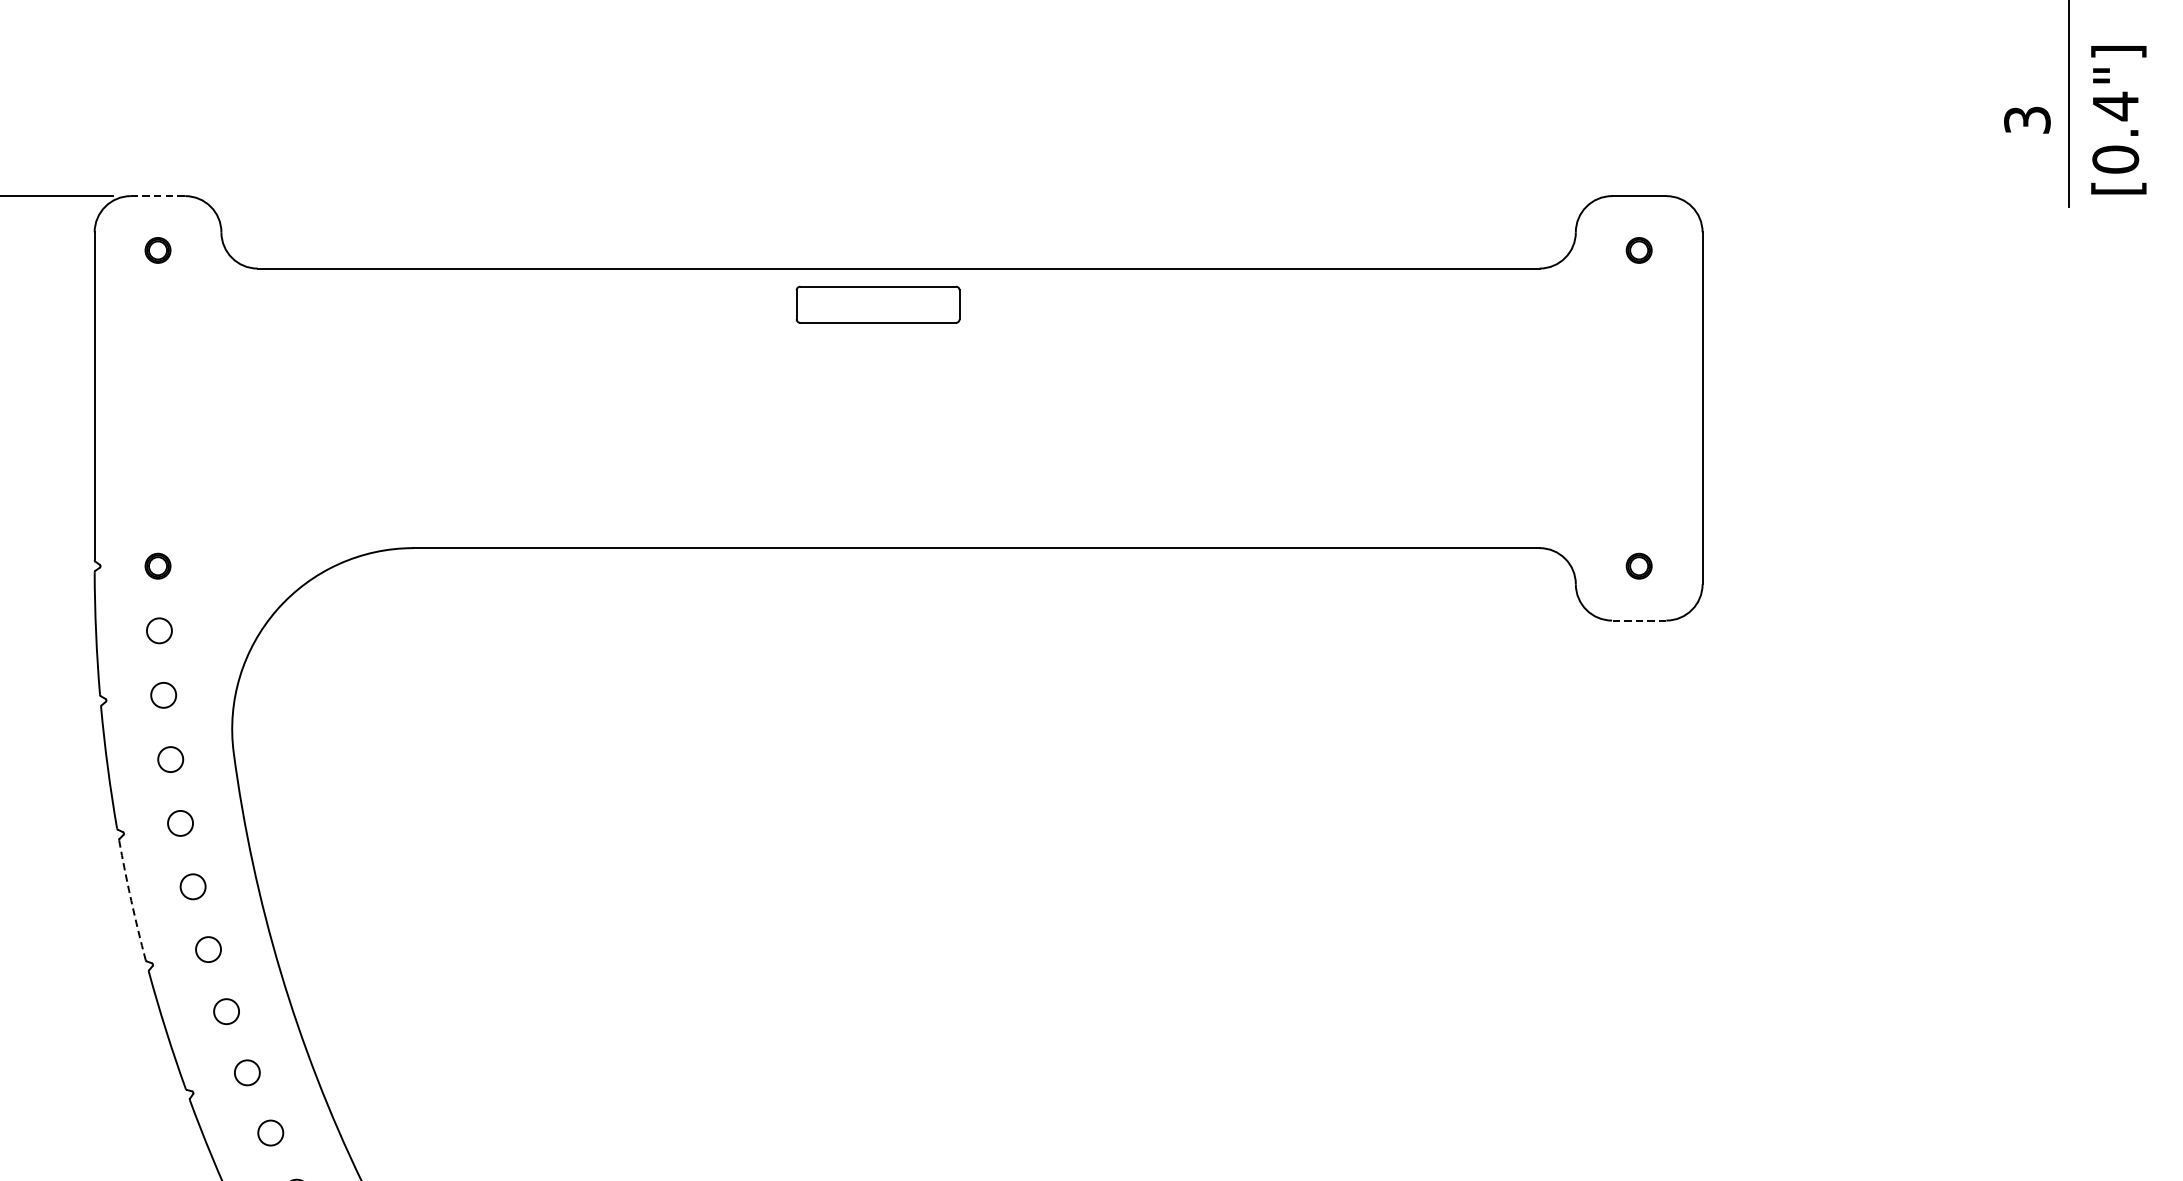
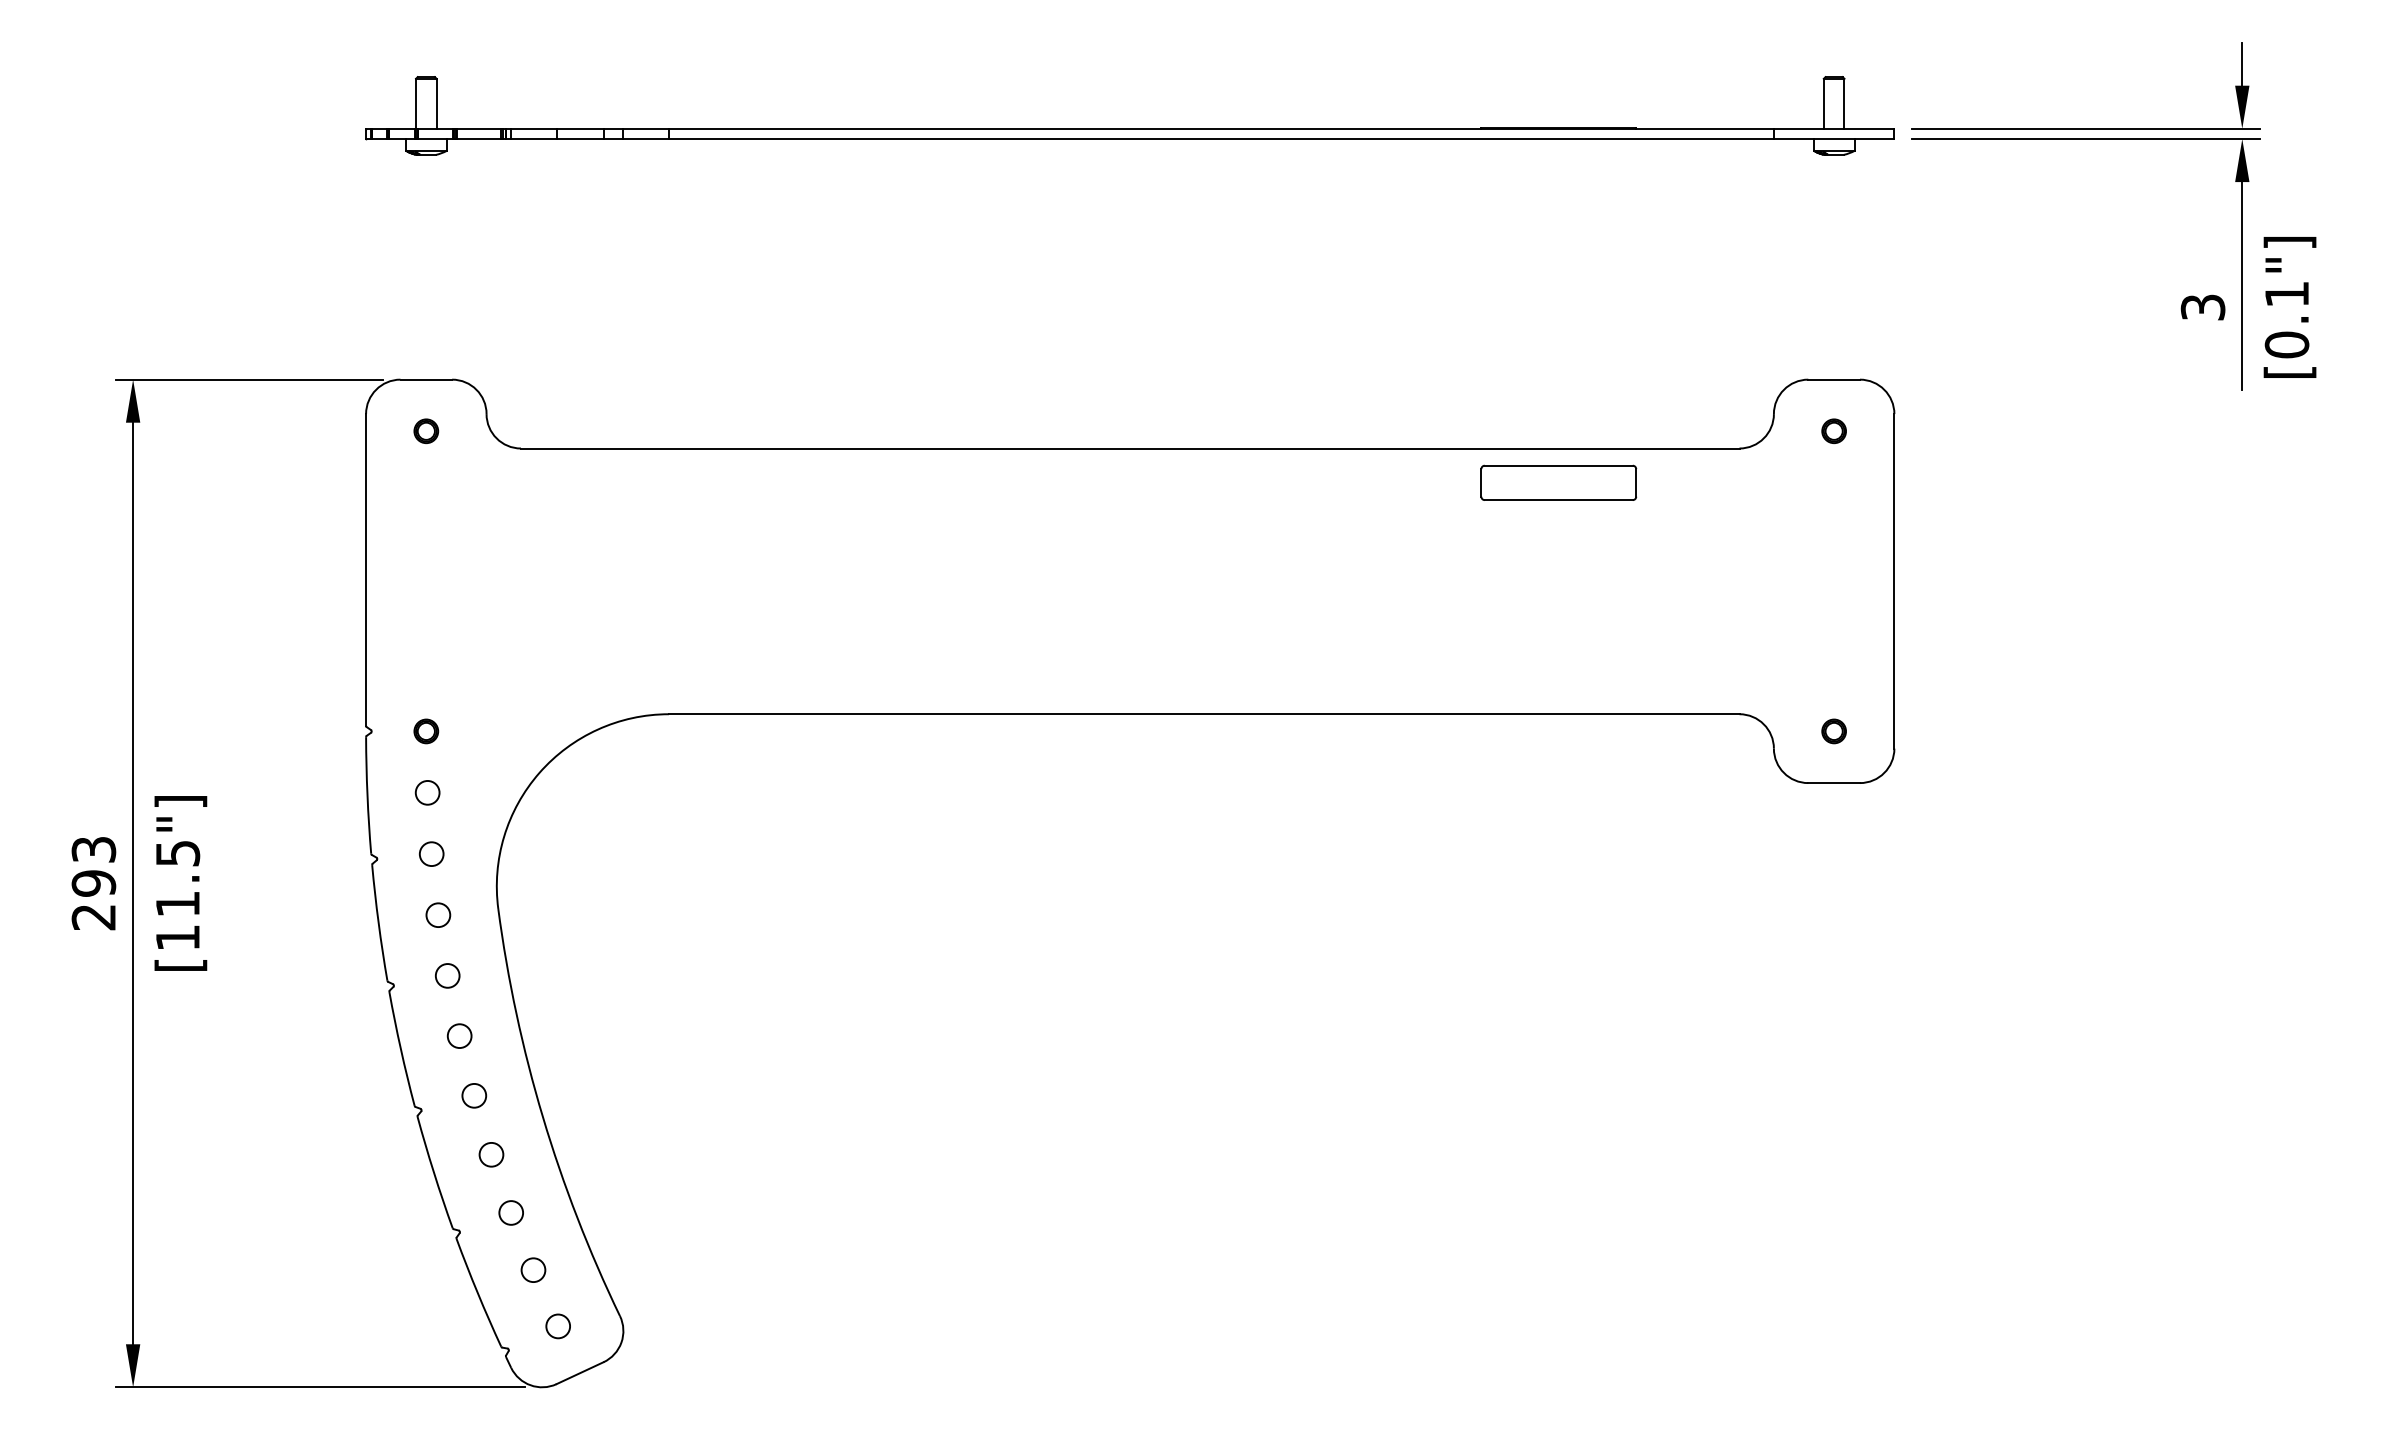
text: (2115, 106) -> (2286, 294), [0.4"] -> [0.1"]
line: (158, 195) -> (426, 379), dashed -> solid
part: (877, 304) -> (1558, 482), moved
line: (1639, 621) -> (1834, 783), dashed -> solid
arc: (130, 900) -> (400, 1049), dashed -> solid

